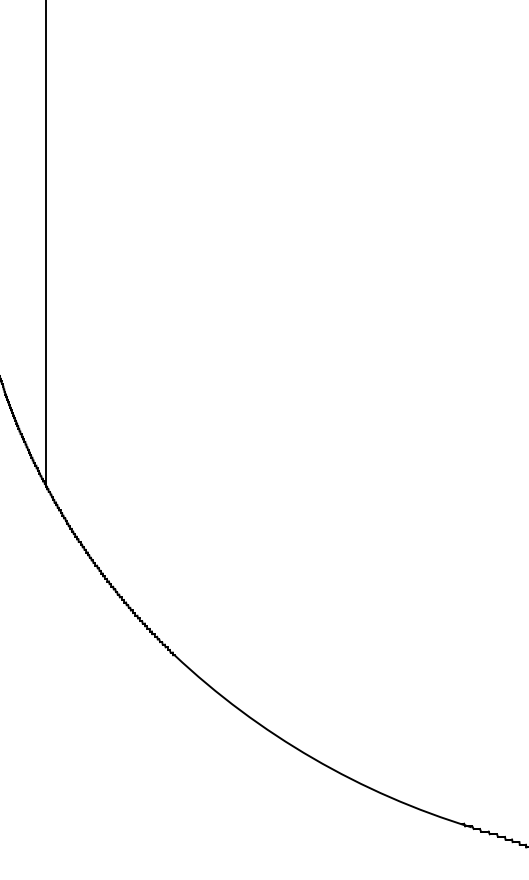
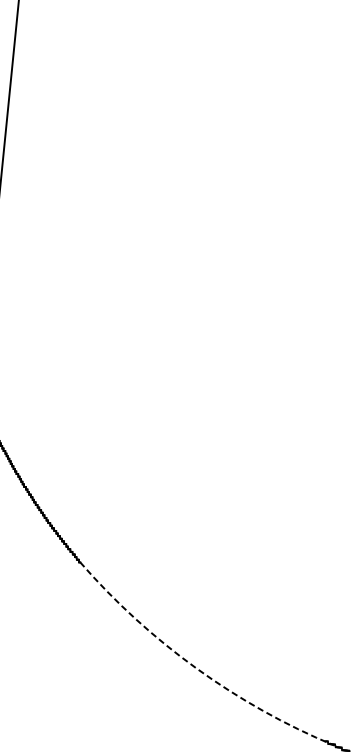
arc: (313, 758) -> (196, 668), solid -> dashed

